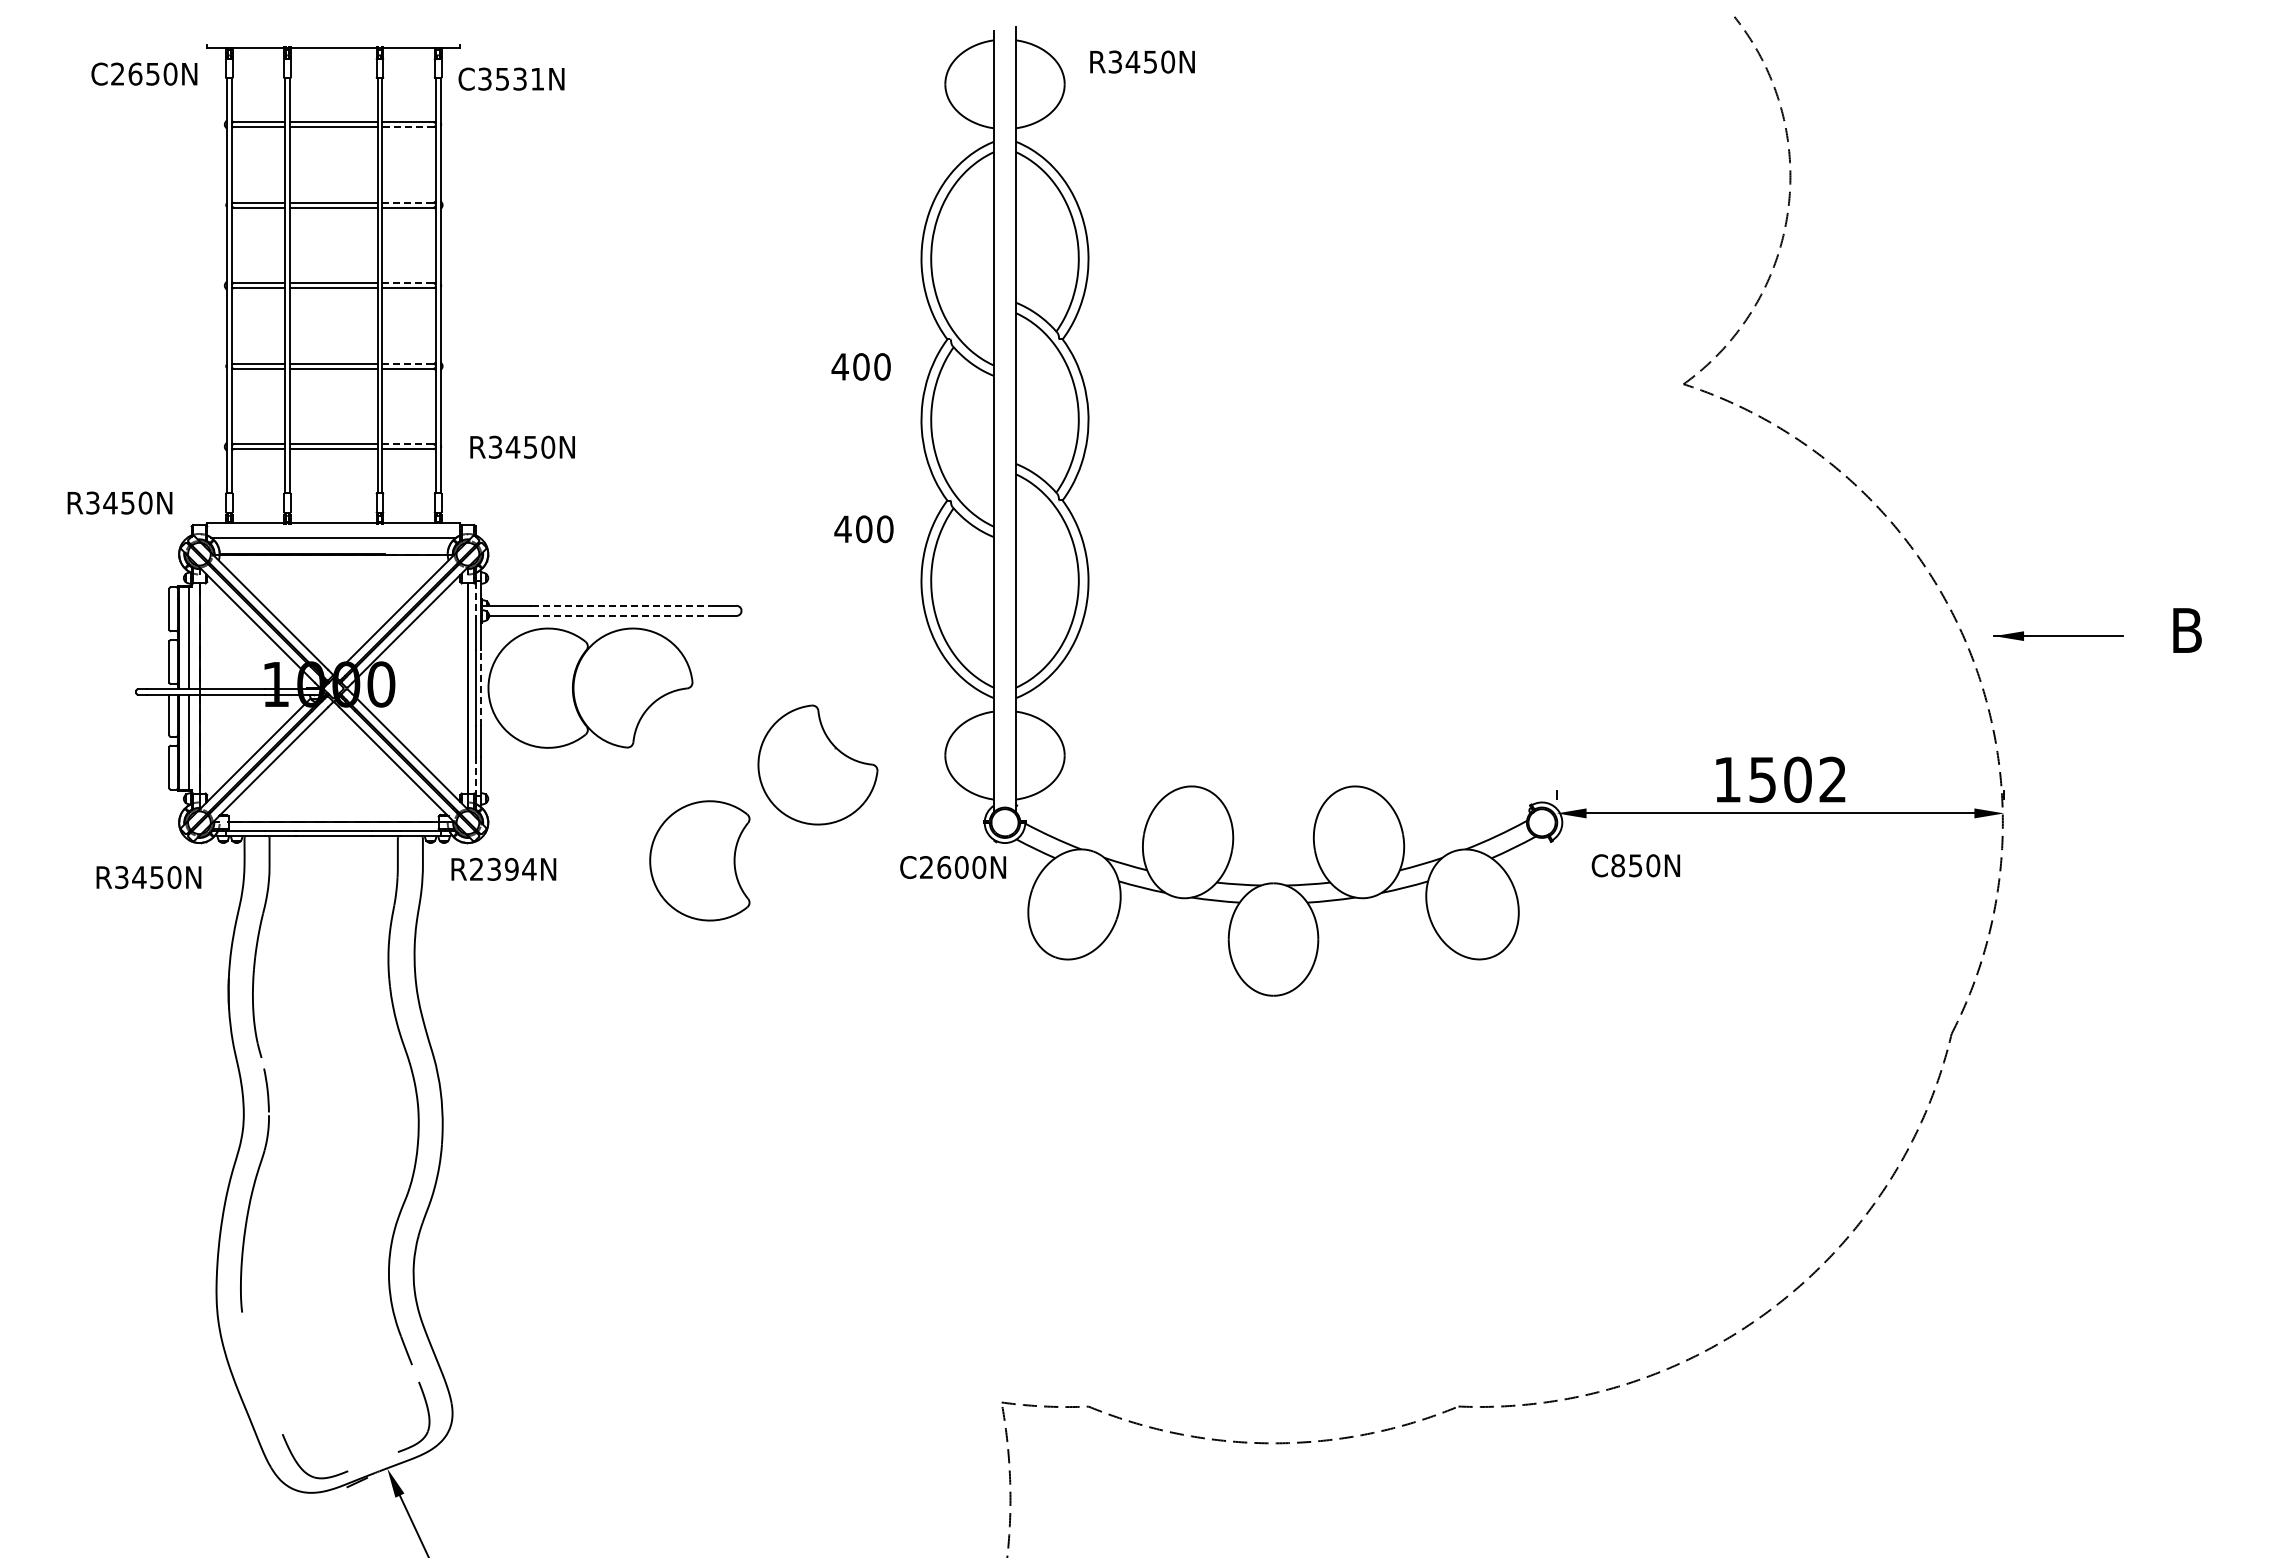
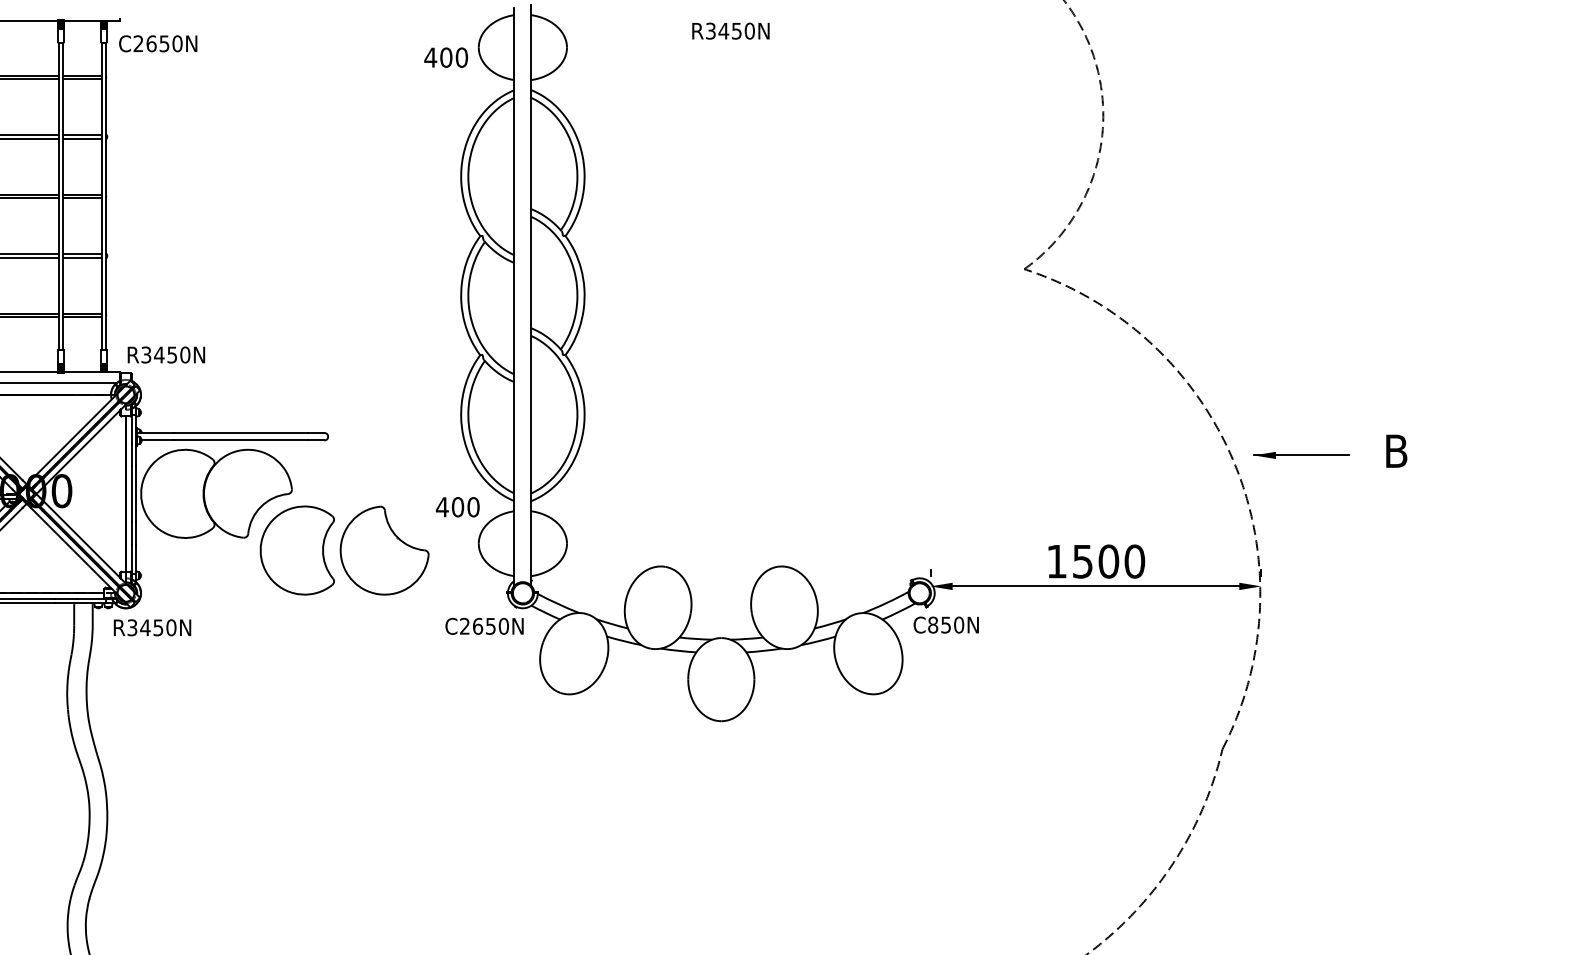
text: (1142, 61) -> (730, 30), moved
text: (511, 78) -> (158, 43), C3531N -> C2650N
line: (408, 126) -> (82, 78), dashed -> solid
line: (408, 202) -> (82, 134), dashed -> solid
line: (408, 283) -> (82, 194), dashed -> solid
line: (408, 363) -> (82, 253), dashed -> solid
text: (860, 366) -> (445, 57), moved
line: (408, 444) -> (82, 313), dashed -> solid
text: (522, 446) -> (166, 354), moved
text: (863, 529) -> (457, 507), moved
line: (475, 601) -> (131, 429), dashed -> solid
line: (623, 605) -> (240, 432), dashed -> solid
line: (623, 615) -> (240, 440), dashed -> solid
line: (481, 687) -> (136, 493), dashed -> solid
line: (475, 776) -> (131, 559), dashed -> solid
text: (1832, 779) -> (1134, 561), 1502 -> 1500
part: (699, 860) -> (297, 550), moved
text: (1635, 865) -> (945, 624), moved
text: (961, 867) -> (490, 626), C2600N -> C2650N
text: (503, 868) -> (152, 627), R2394N -> R3450N

